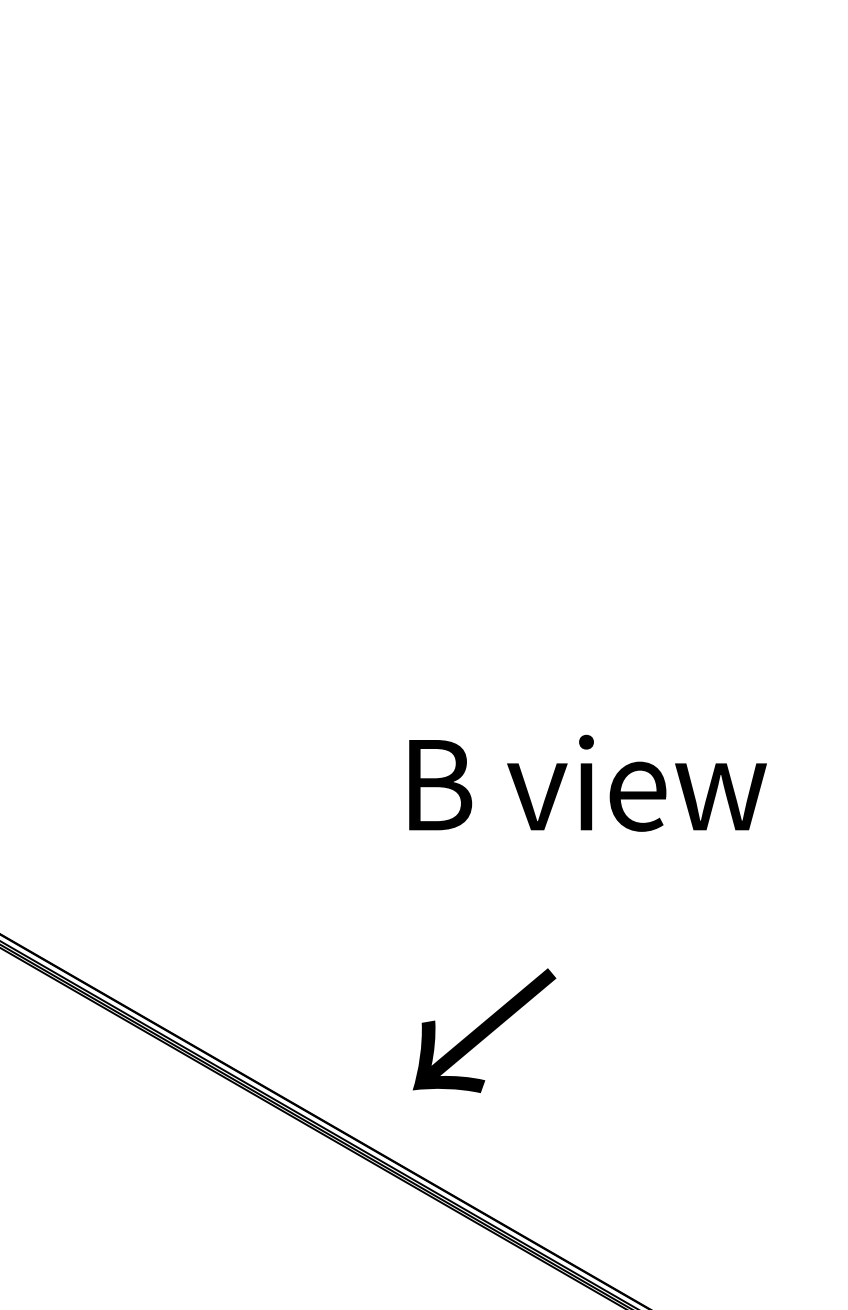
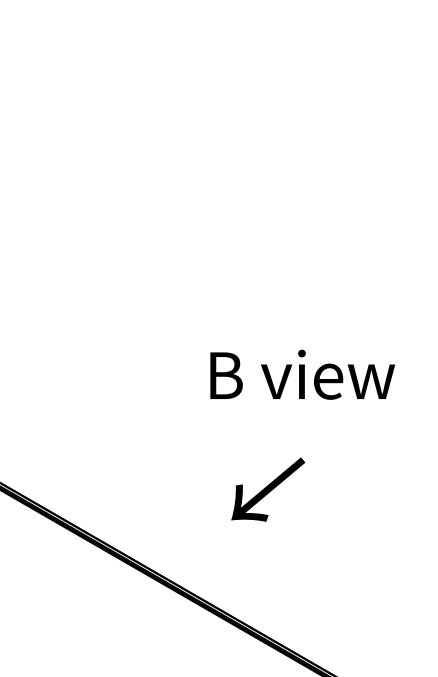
text: (587, 782) -> (302, 374), moved
text: (484, 1030) -> (268, 489), moved

